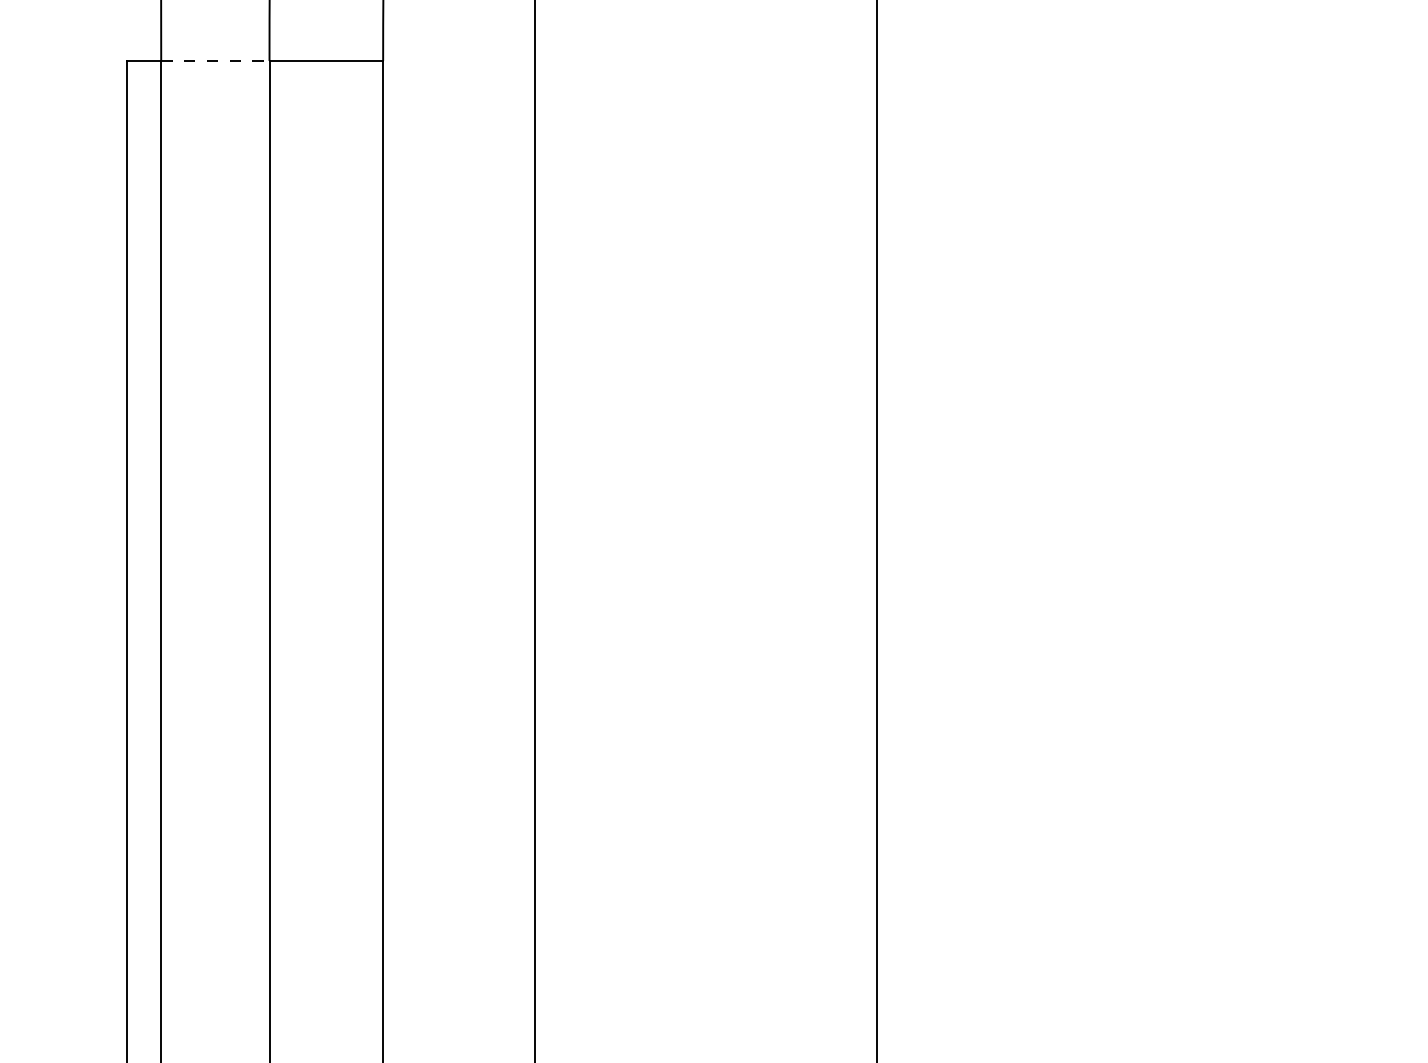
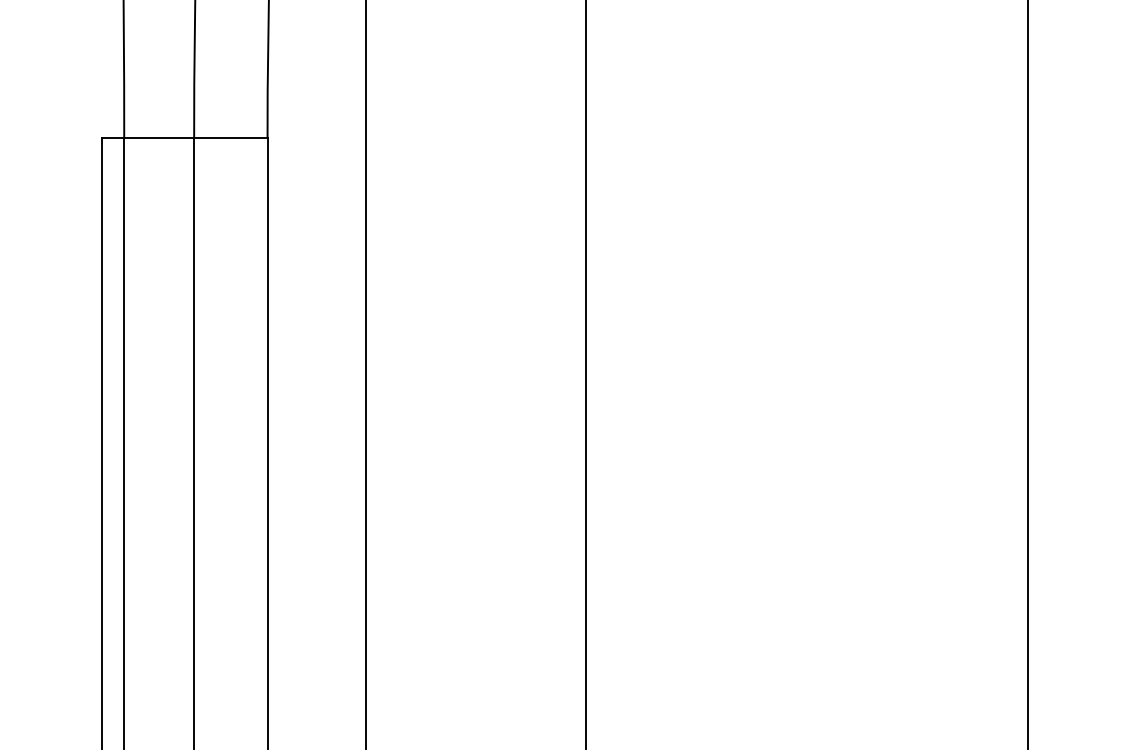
line: (215, 60) -> (159, 137), dashed -> solid

